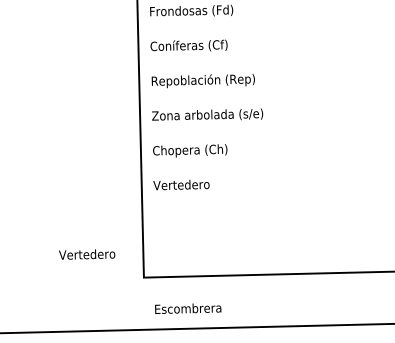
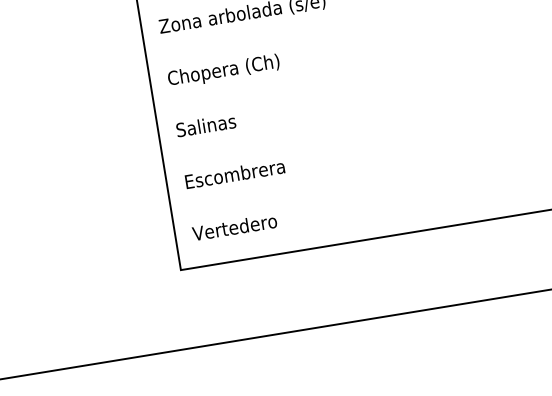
text: (181, 184) -> (217, 123), Vertedero -> Salinas
text: (87, 254) -> (235, 227), moved
text: (188, 308) -> (235, 173), moved

